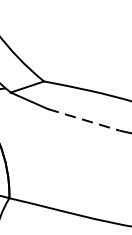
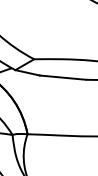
line: (84, 119) -> (63, 77), dashed -> solid

